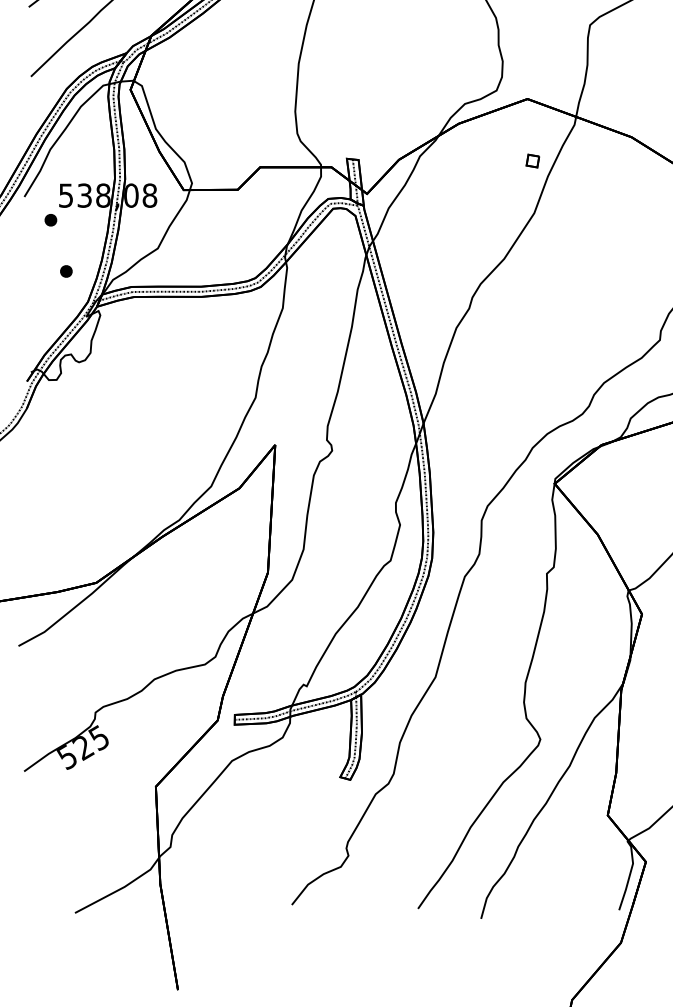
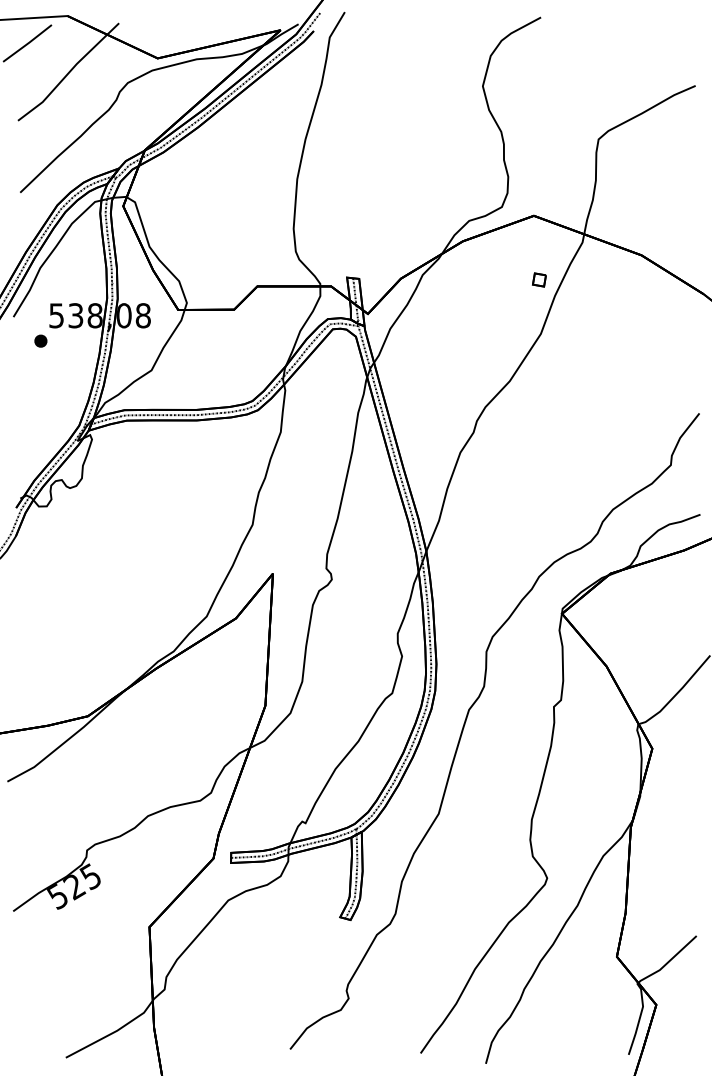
part: (65, 270) -> (56, 393), removed

